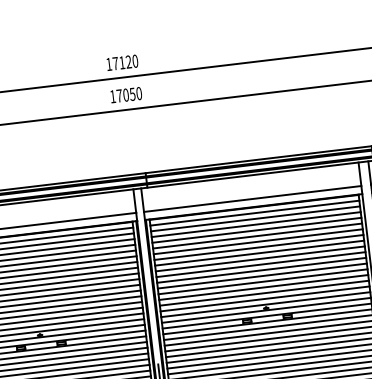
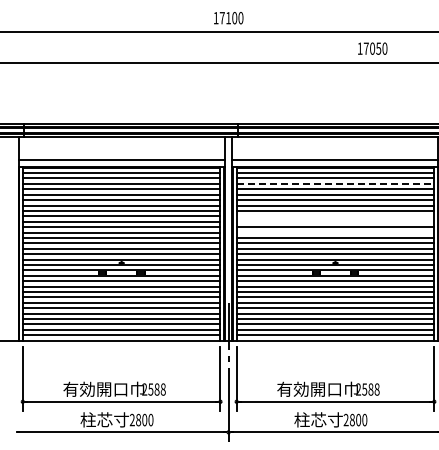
text: (128, 62) -> (234, 18), 17120 -> 17100
text: (126, 94) -> (372, 48), moved
line: (256, 224) -> (335, 183), solid -> dashed
line: (260, 259) -> (335, 216), removed
line: (260, 264) -> (335, 221), removed
line: (262, 276) -> (335, 232), removed

